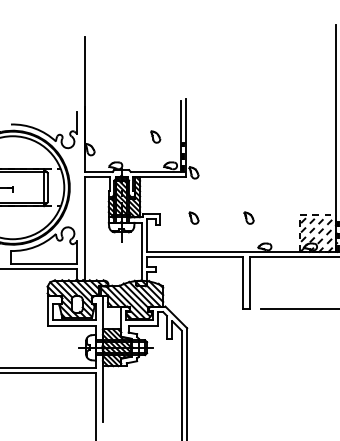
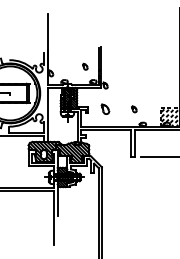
part: (194, 218) -> (105, 109), size x1.6

